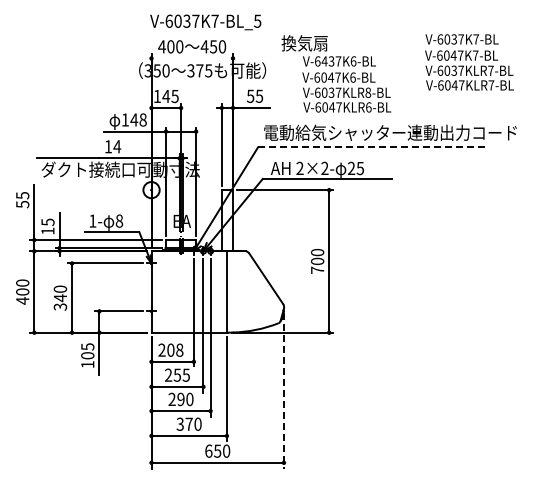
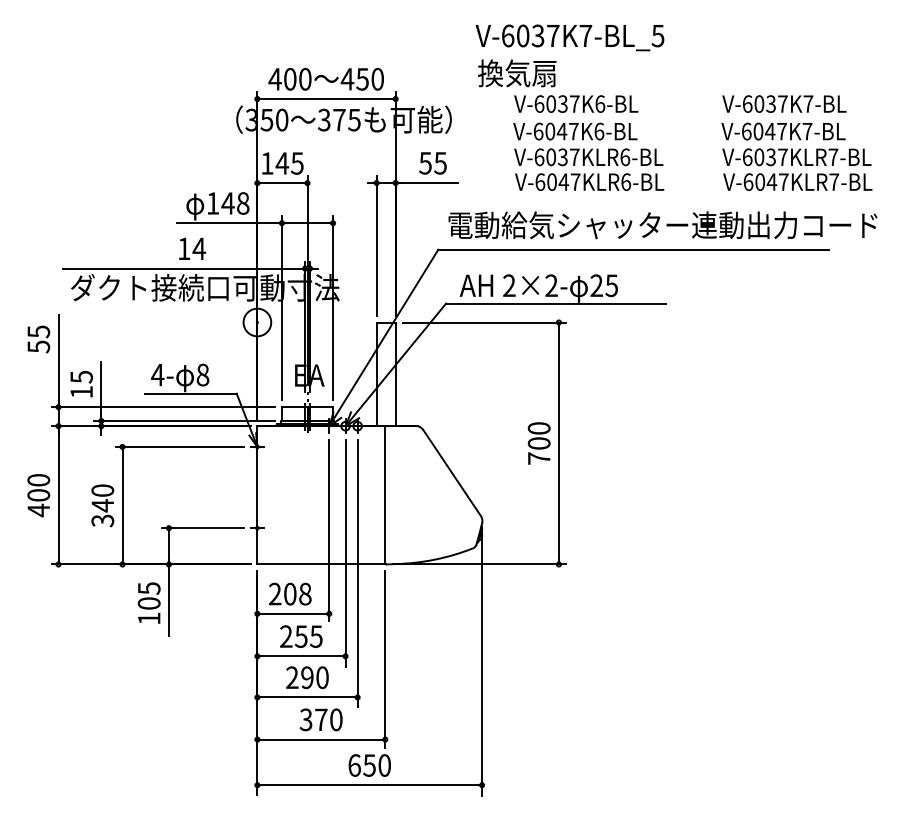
text: (205, 22) -> (569, 38), moved
line: (192, 58) -> (326, 99), added
text: (324, 61) -> (550, 104), V-6437K6-BL -> V-6037K6-BL
text: (469, 62) -> (796, 143), moved
text: (368, 92) -> (625, 156), V-6037KLR8-BL -> V-6037KLR6-BL
line: (373, 147) -> (634, 250), dashed -> solid
text: (92, 220) -> (157, 374), 1- -> 4-
line: (283, 391) -> (481, 664), dashed -> solid

